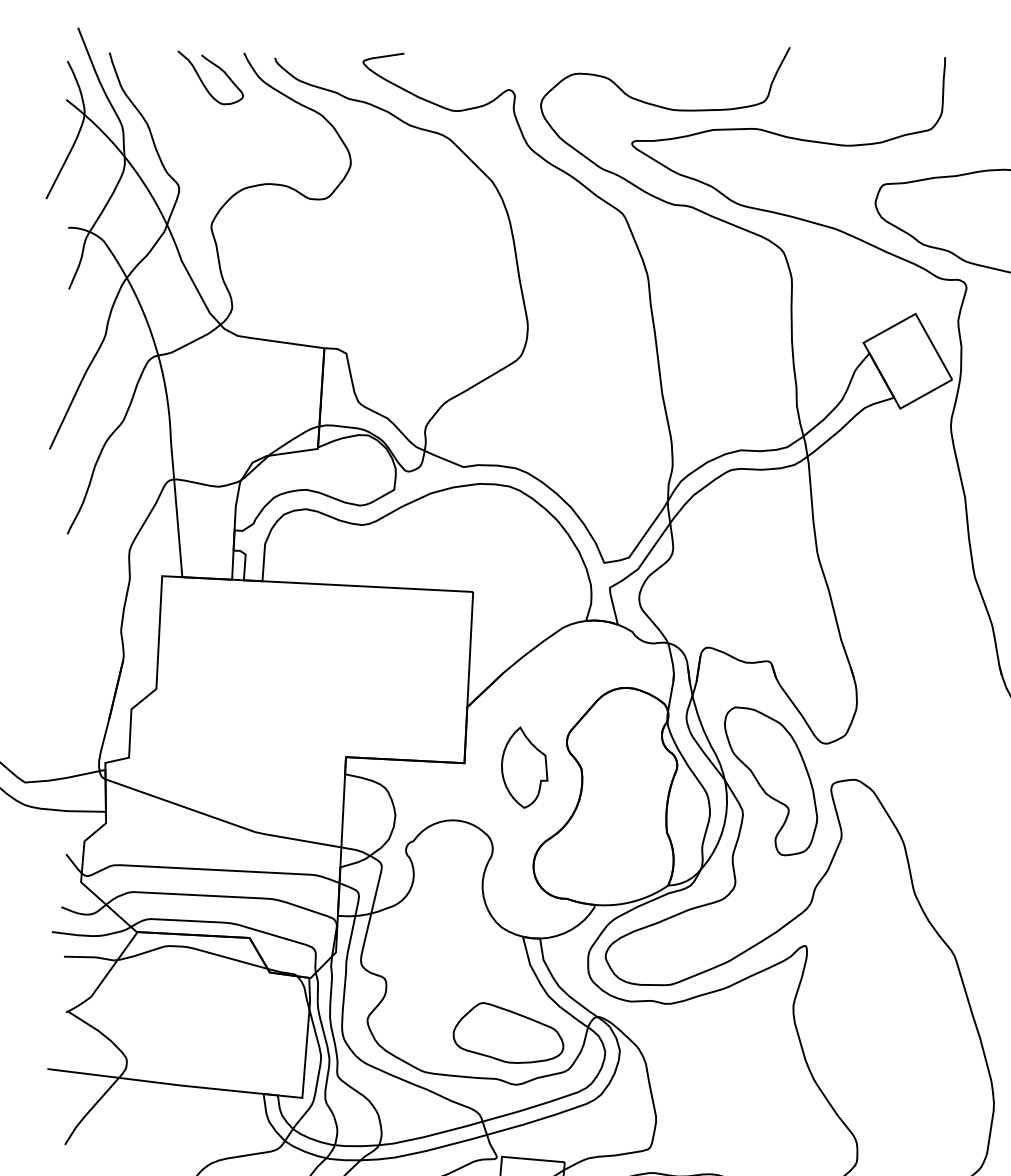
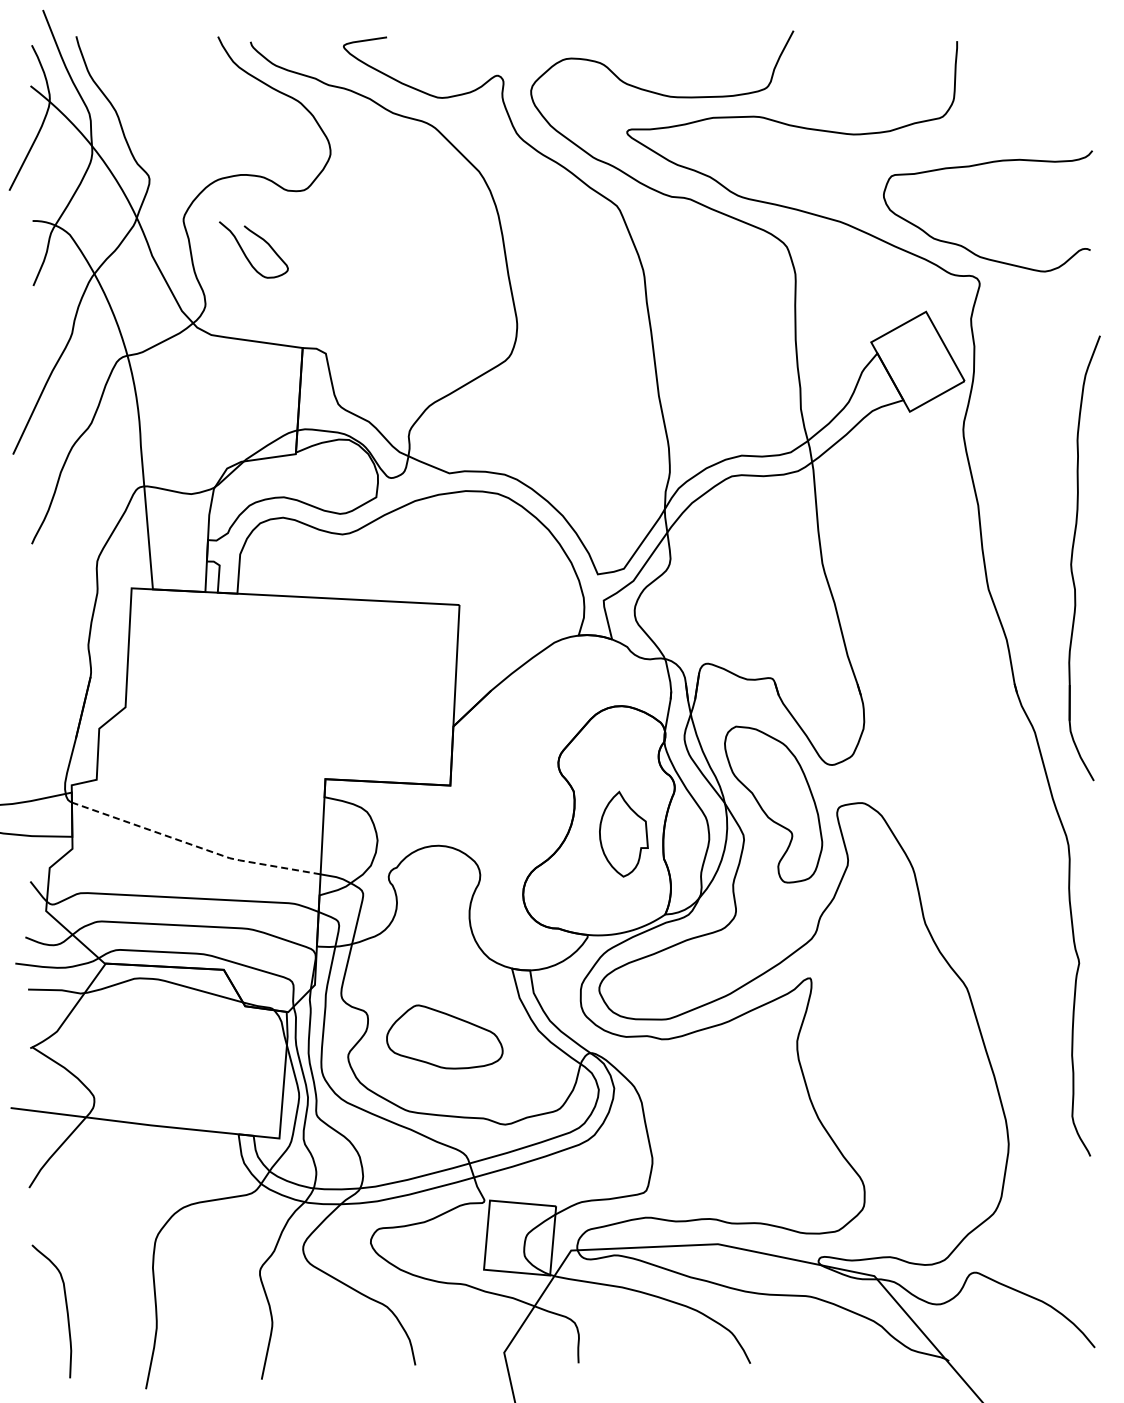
curve: (202, 81) -> (245, 253), moved
part: (524, 766) -> (623, 833), moved
line: (222, 820) -> (195, 845), solid -> dashed
part: (508, 1032) -> (444, 1036), moved

